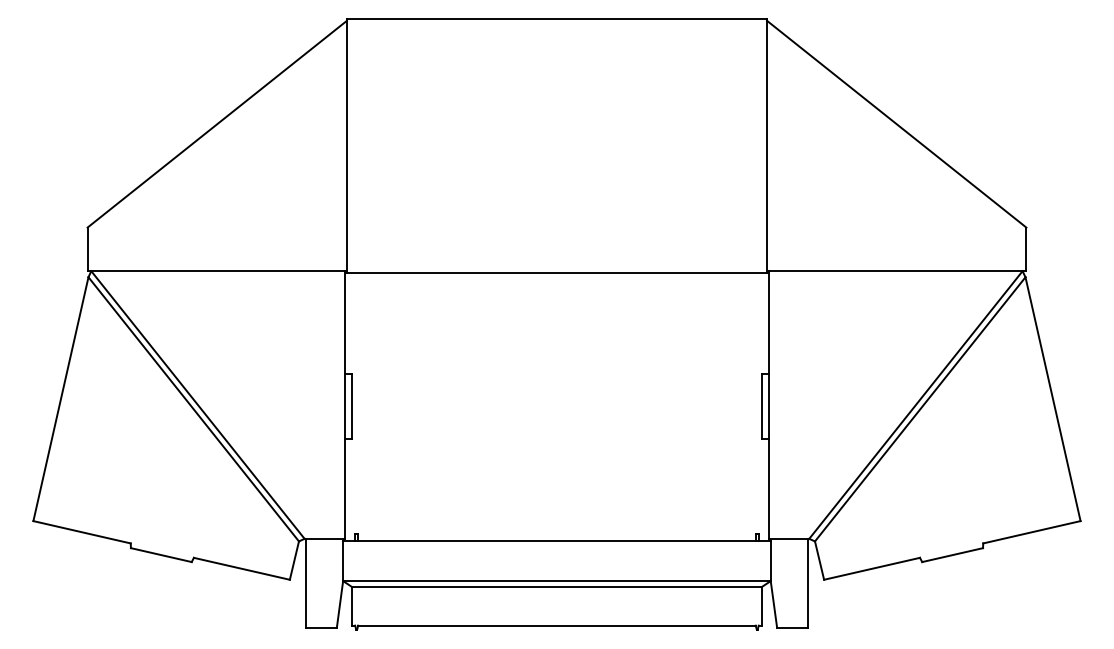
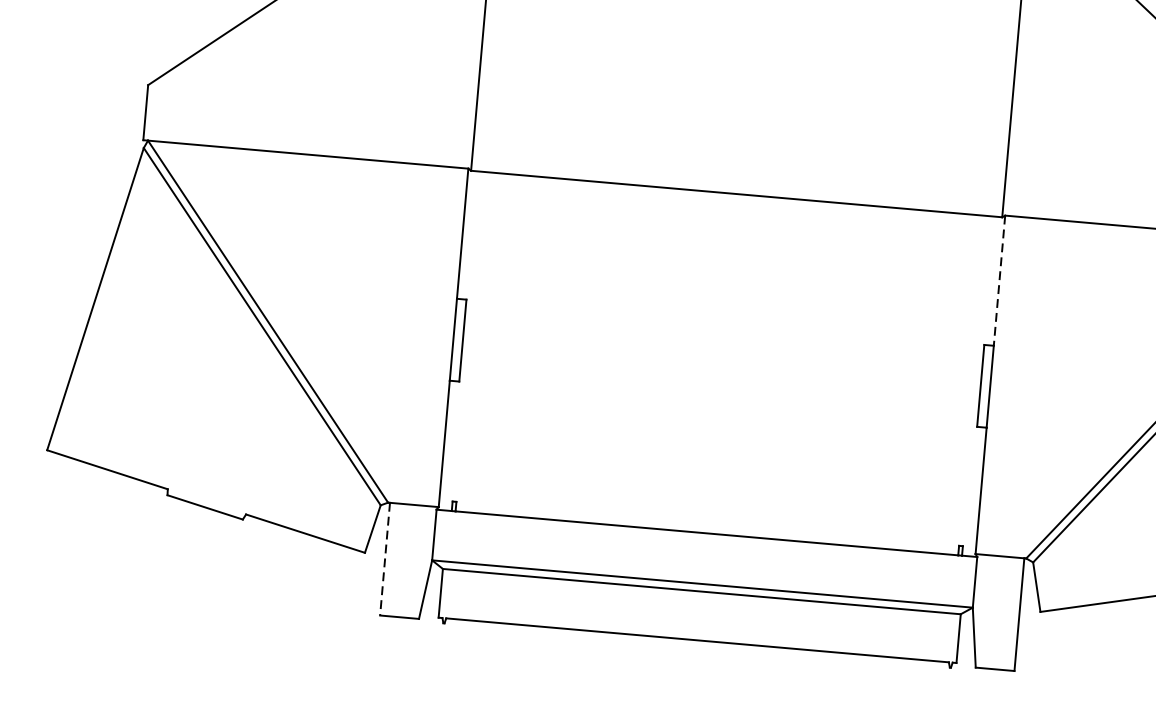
line: (769, 323) -> (999, 281), solid -> dashed
line: (306, 583) -> (385, 559), solid -> dashed

